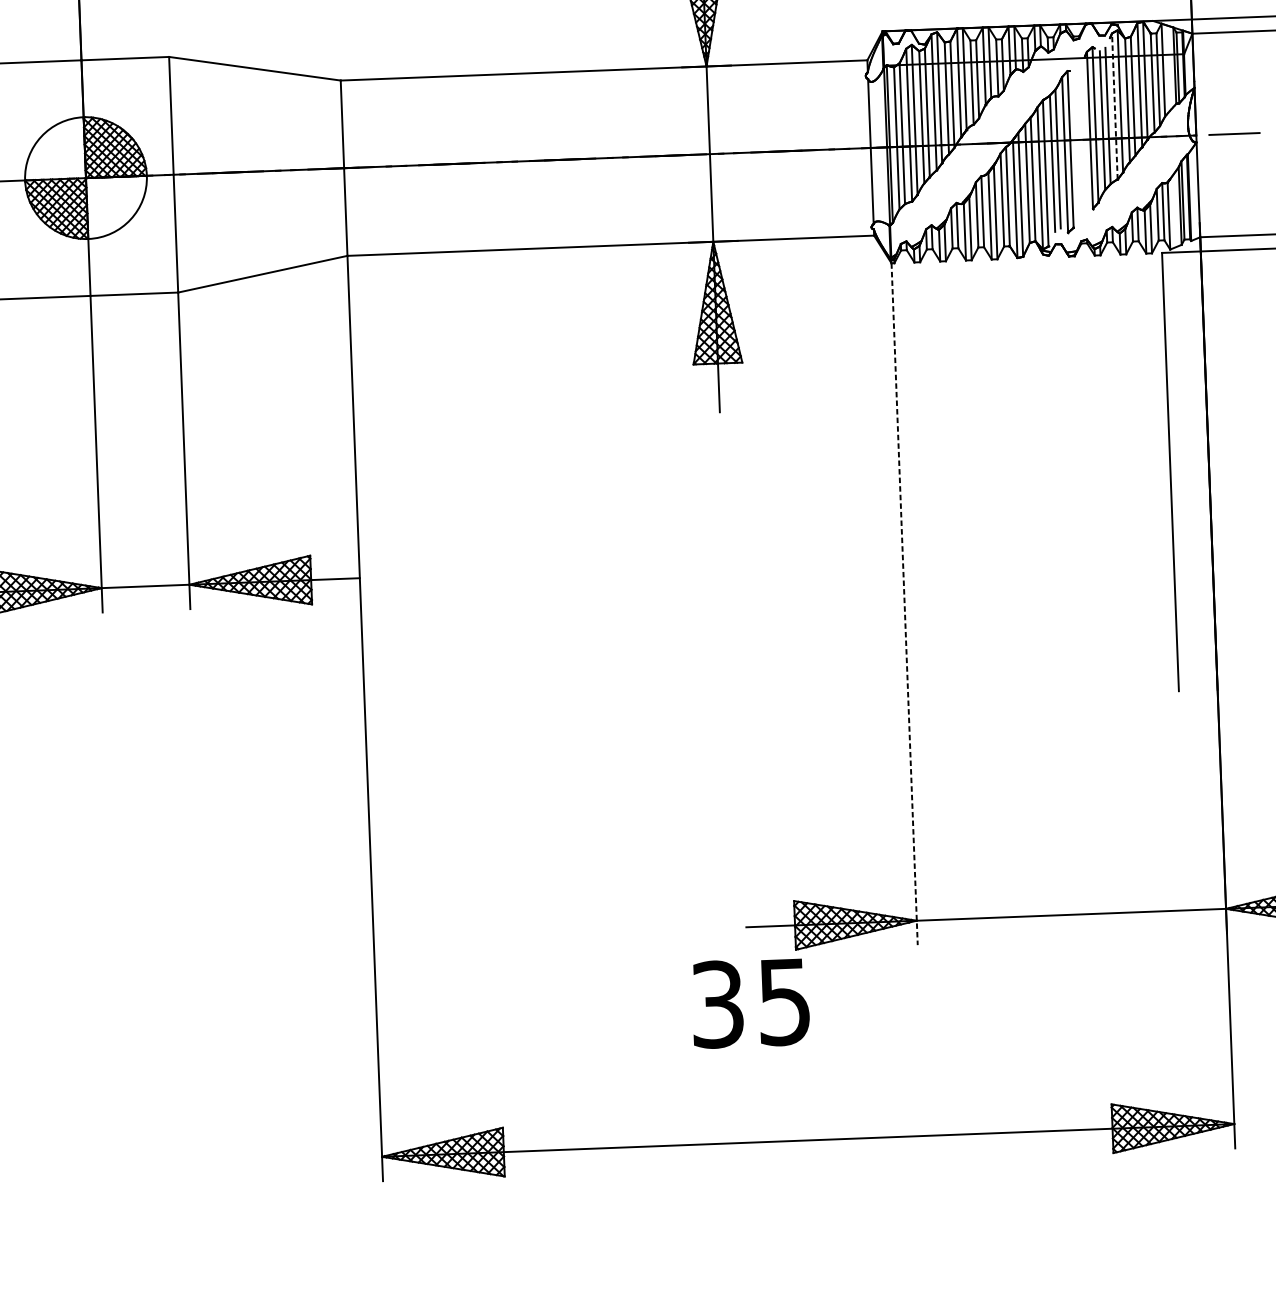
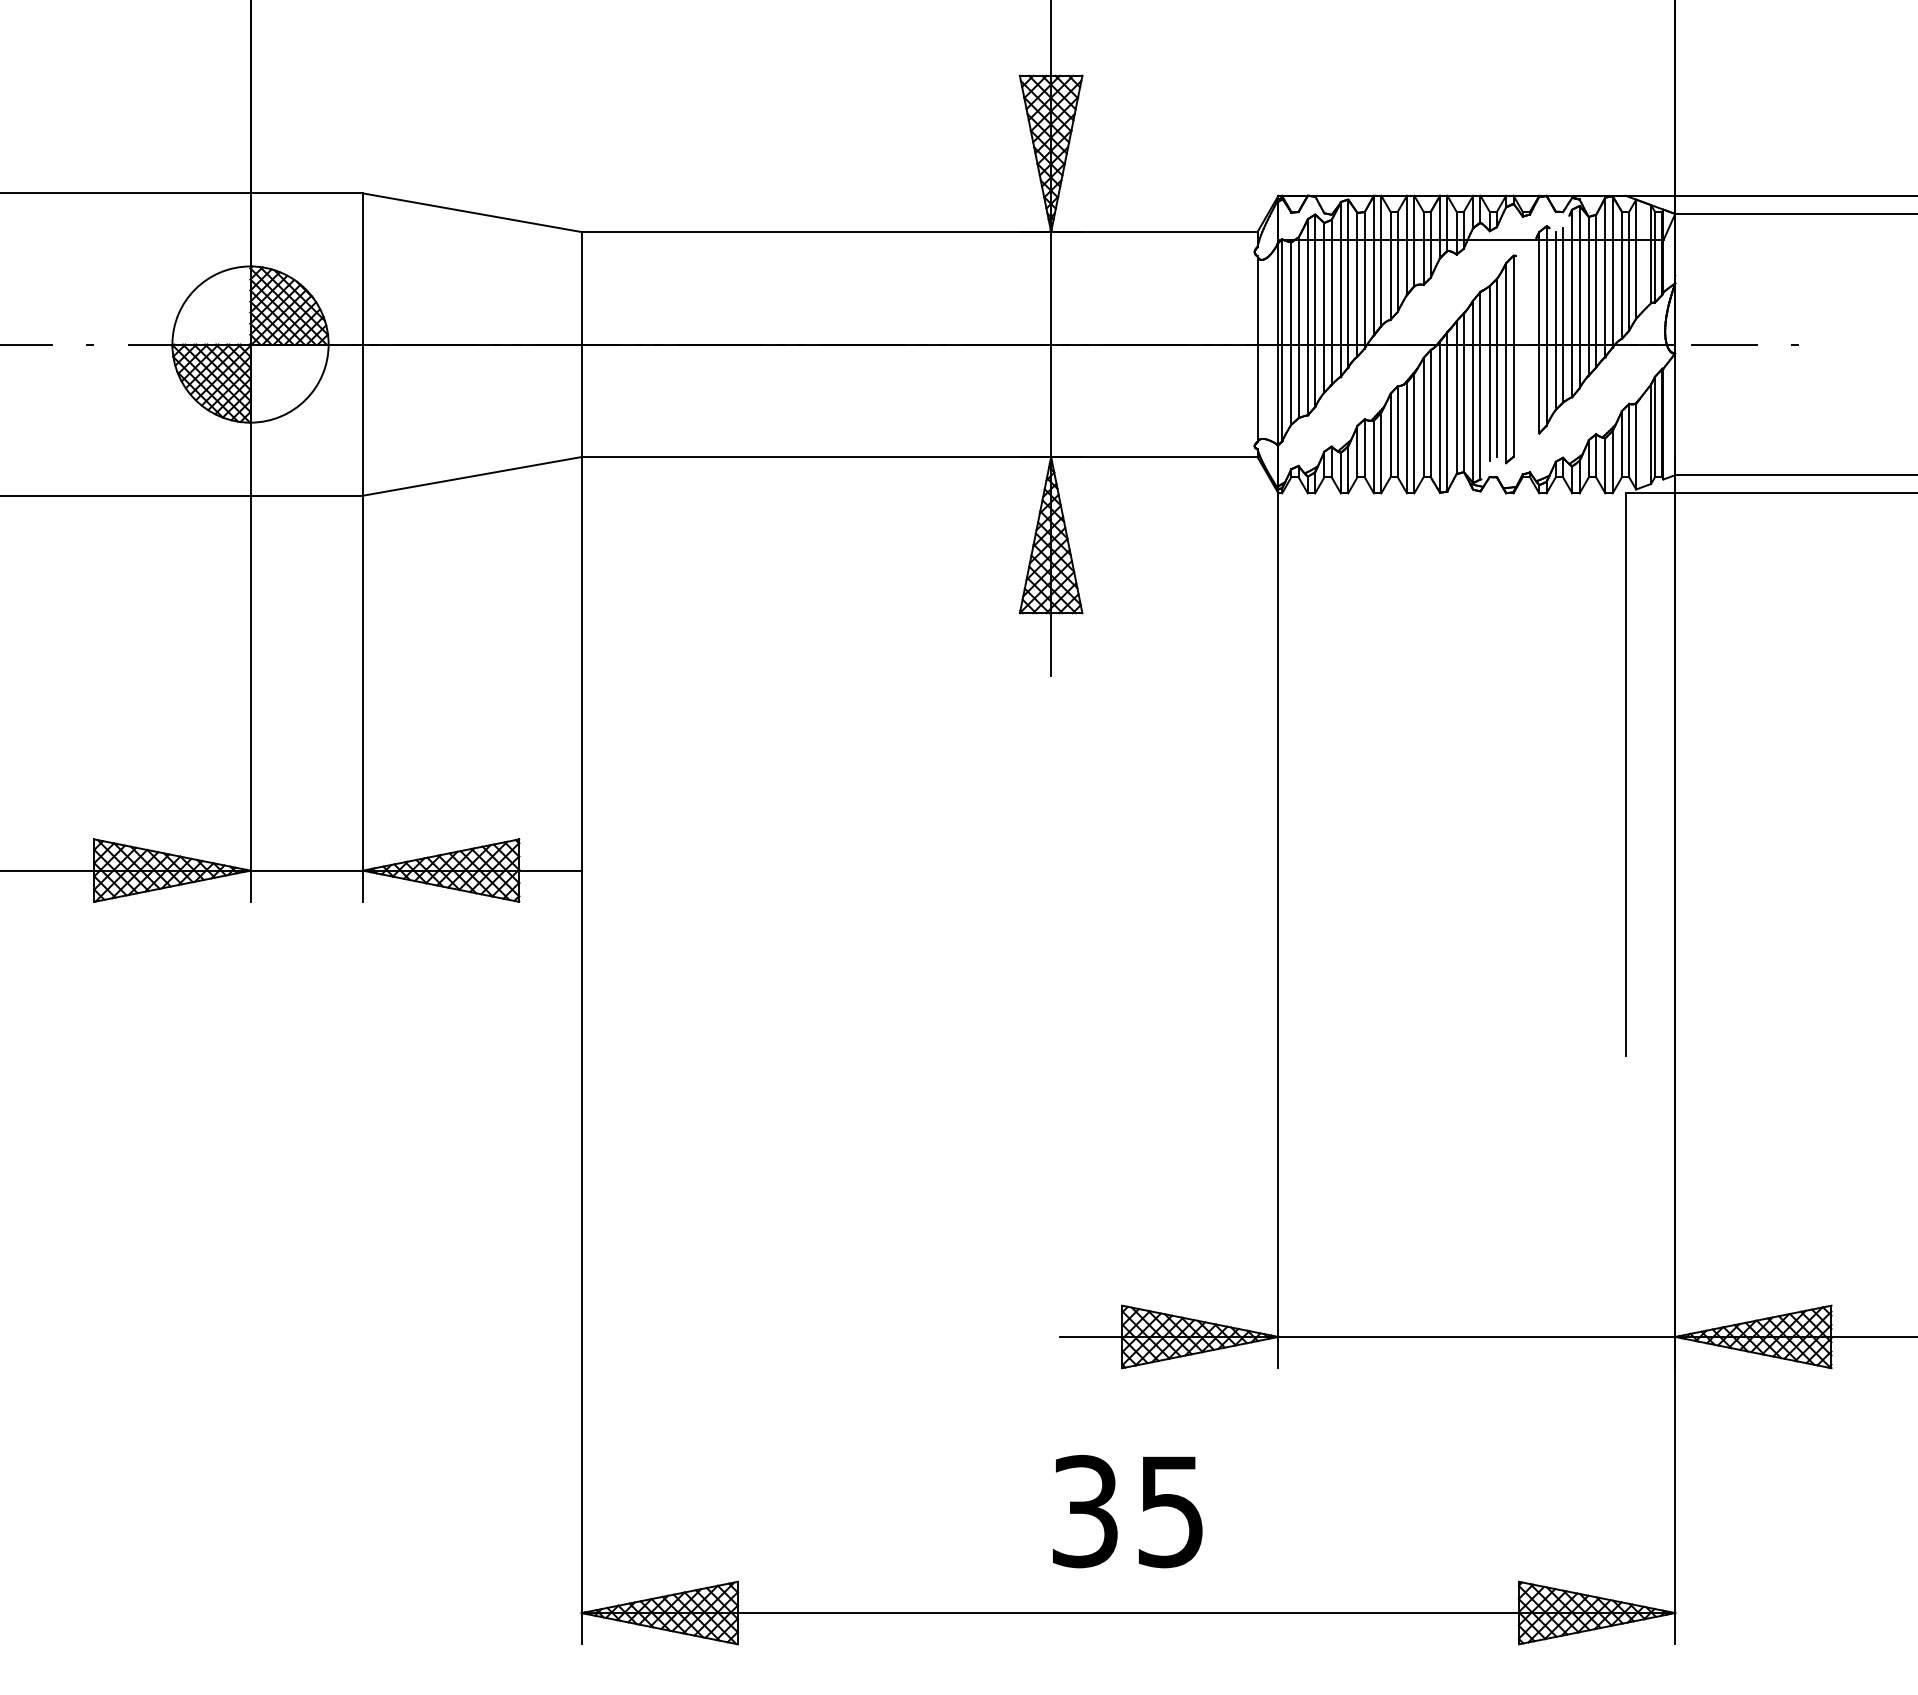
line: (1115, 106) -> (1572, 303), dashed -> solid
line: (904, 604) -> (1278, 931), dashed -> solid
text: (750, 1003) -> (1127, 1511), moved

